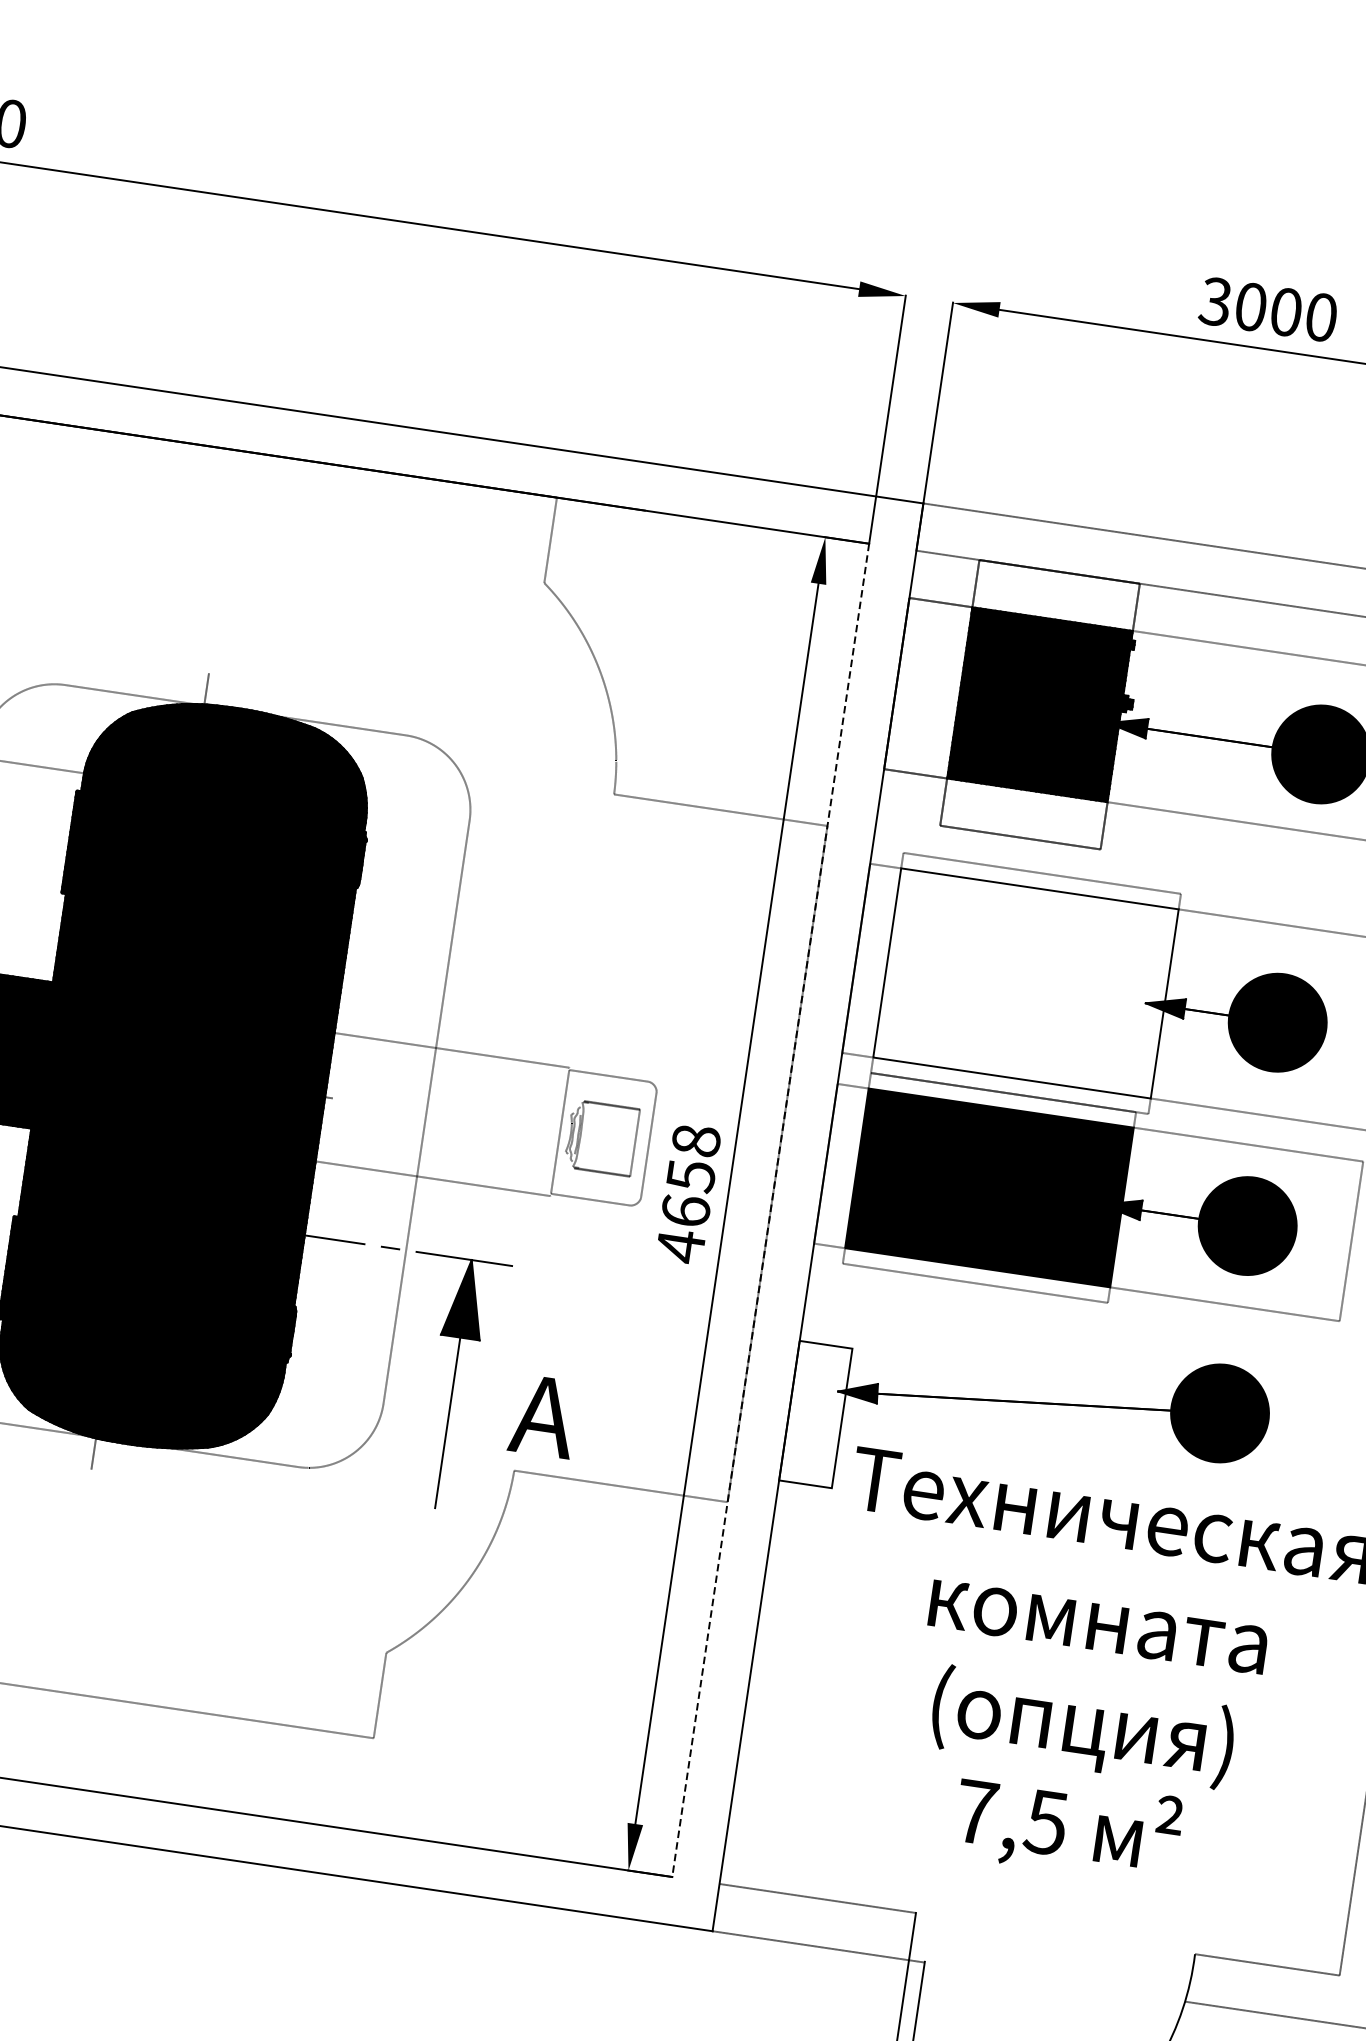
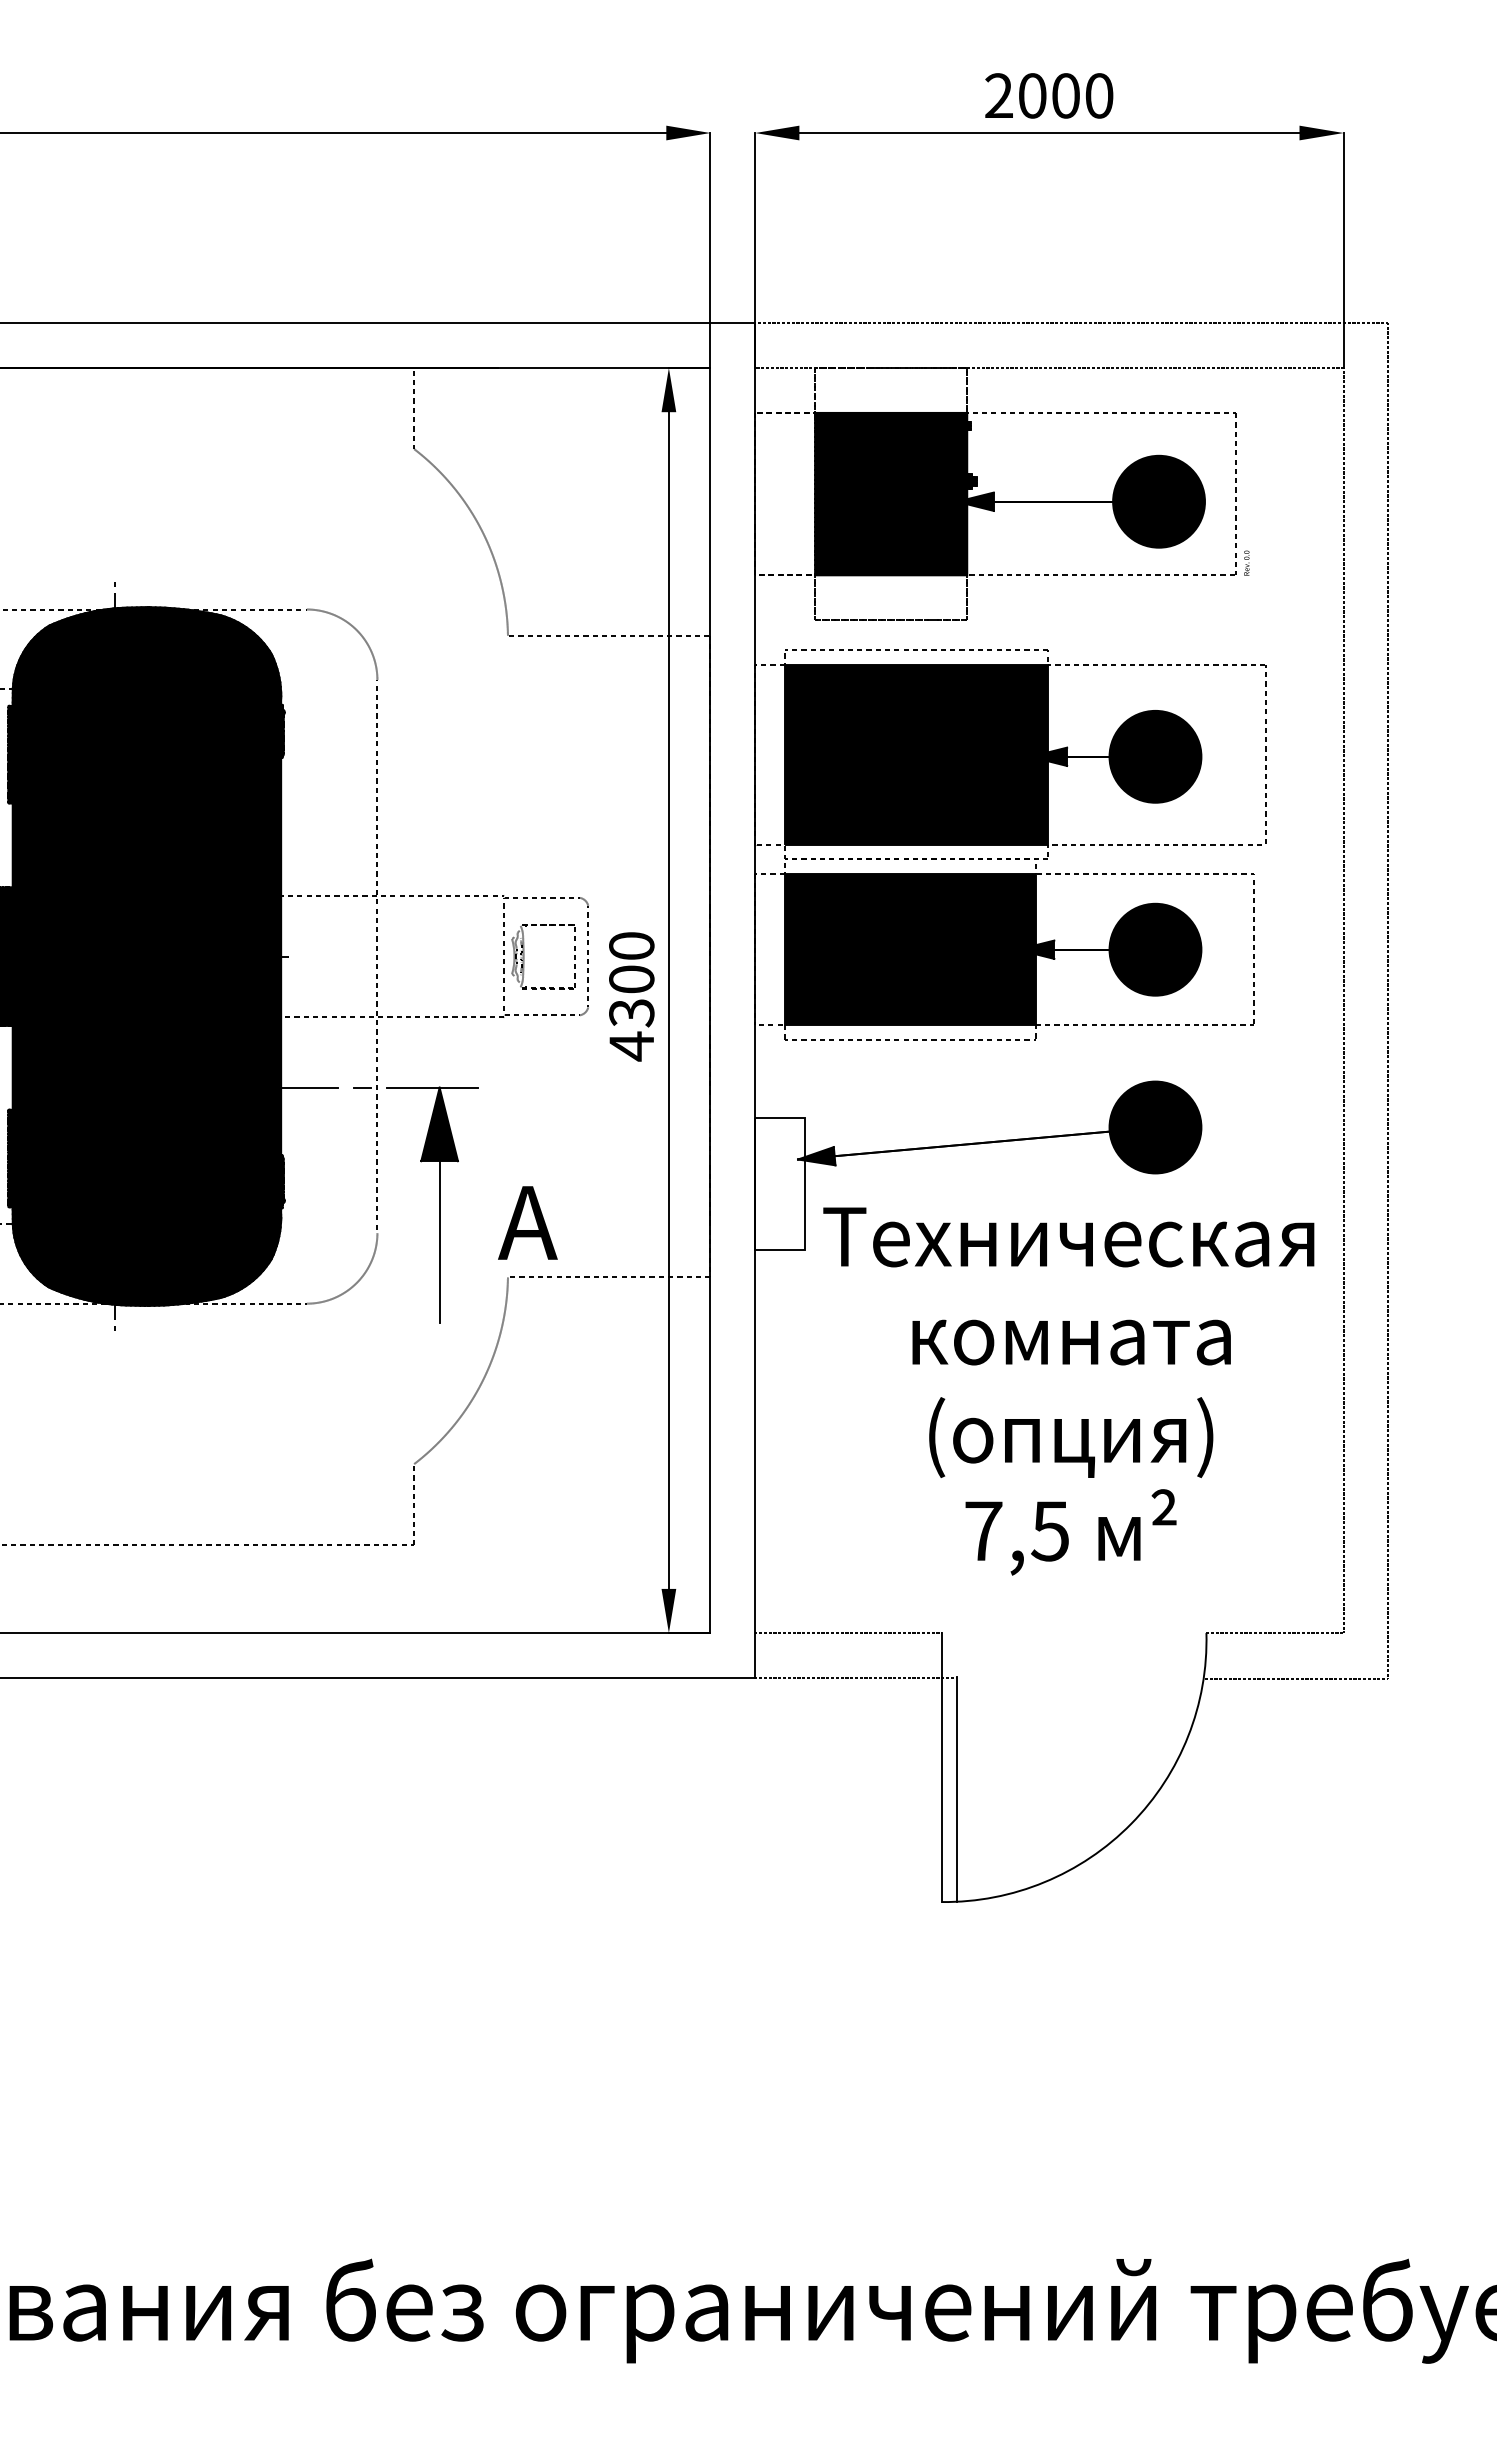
text: (1215, 301) -> (998, 95), 3000 -> 2000
fill: (1025, 982) -> (915, 754), added
text: (690, 1175) -> (631, 979), 4658 -> 4300
line: (770, 1211) -> (710, 1001), dashed -> solid

